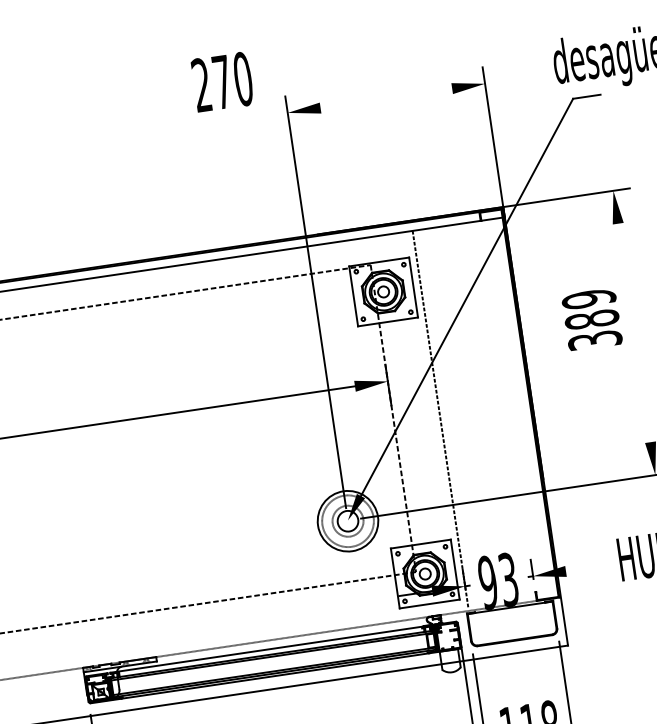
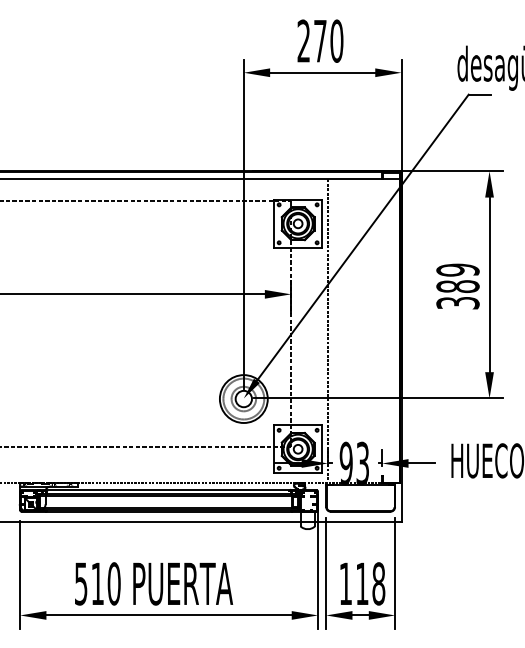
text: (222, 81) -> (320, 40), moved
line: (386, 98) -> (322, 72), added
text: (591, 319) -> (457, 286), moved
line: (634, 332) -> (489, 284), added
line: (582, 569) -> (421, 463), added

